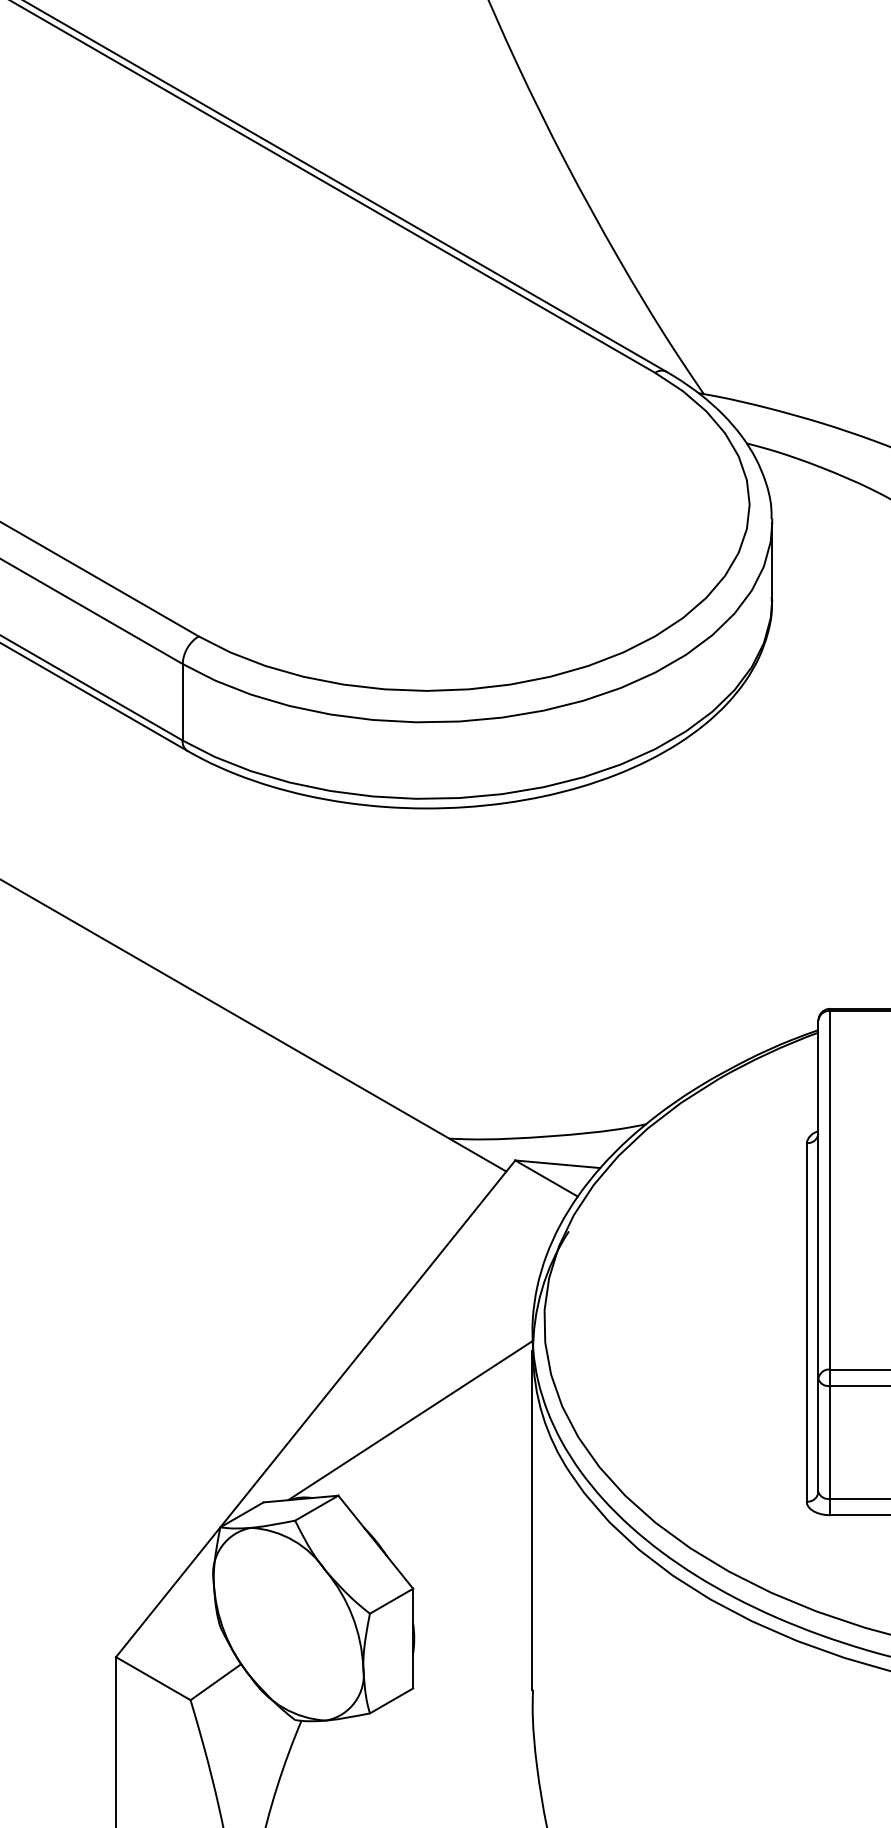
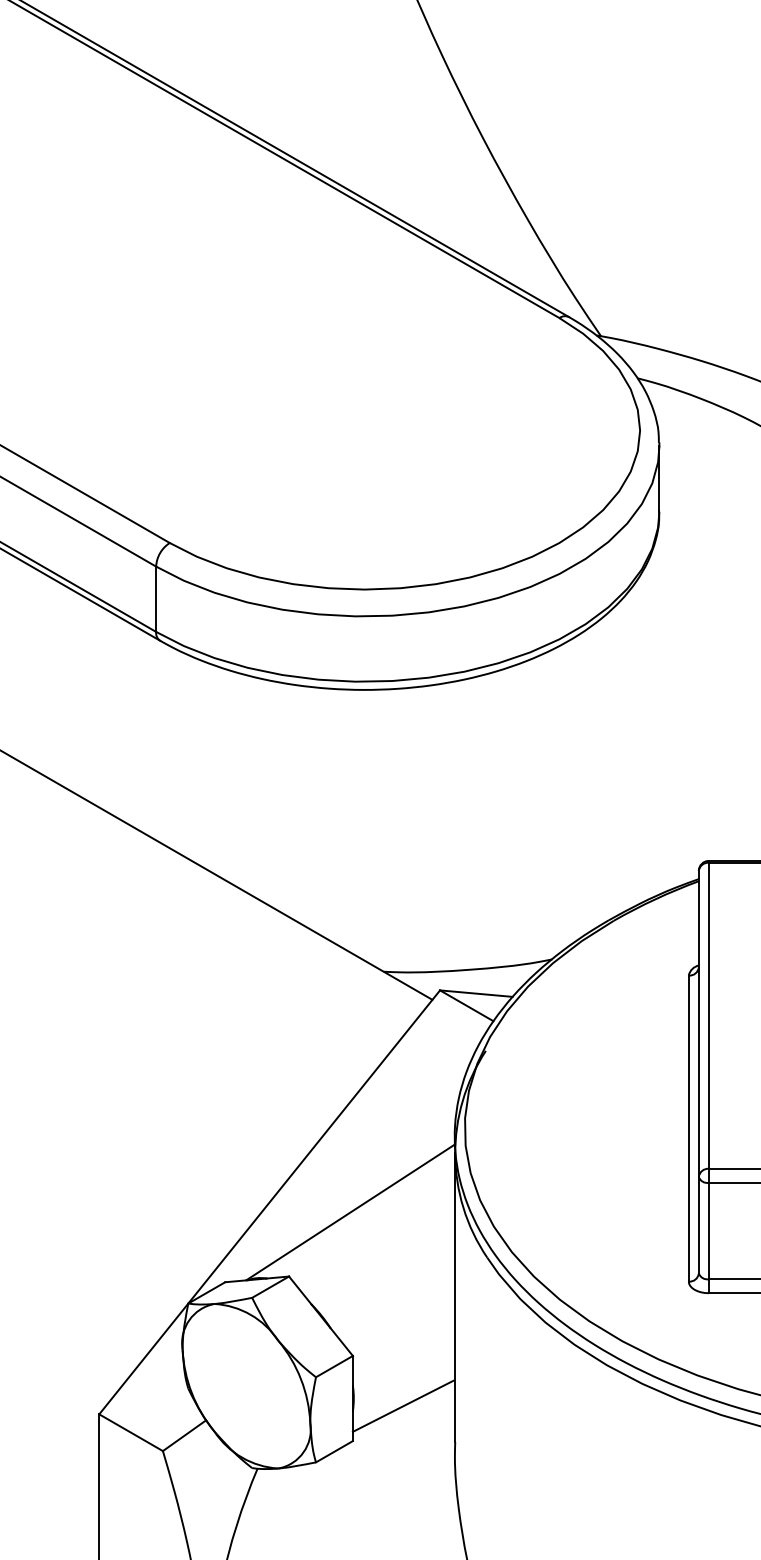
line: (472, 1647) -> (403, 1406), added

